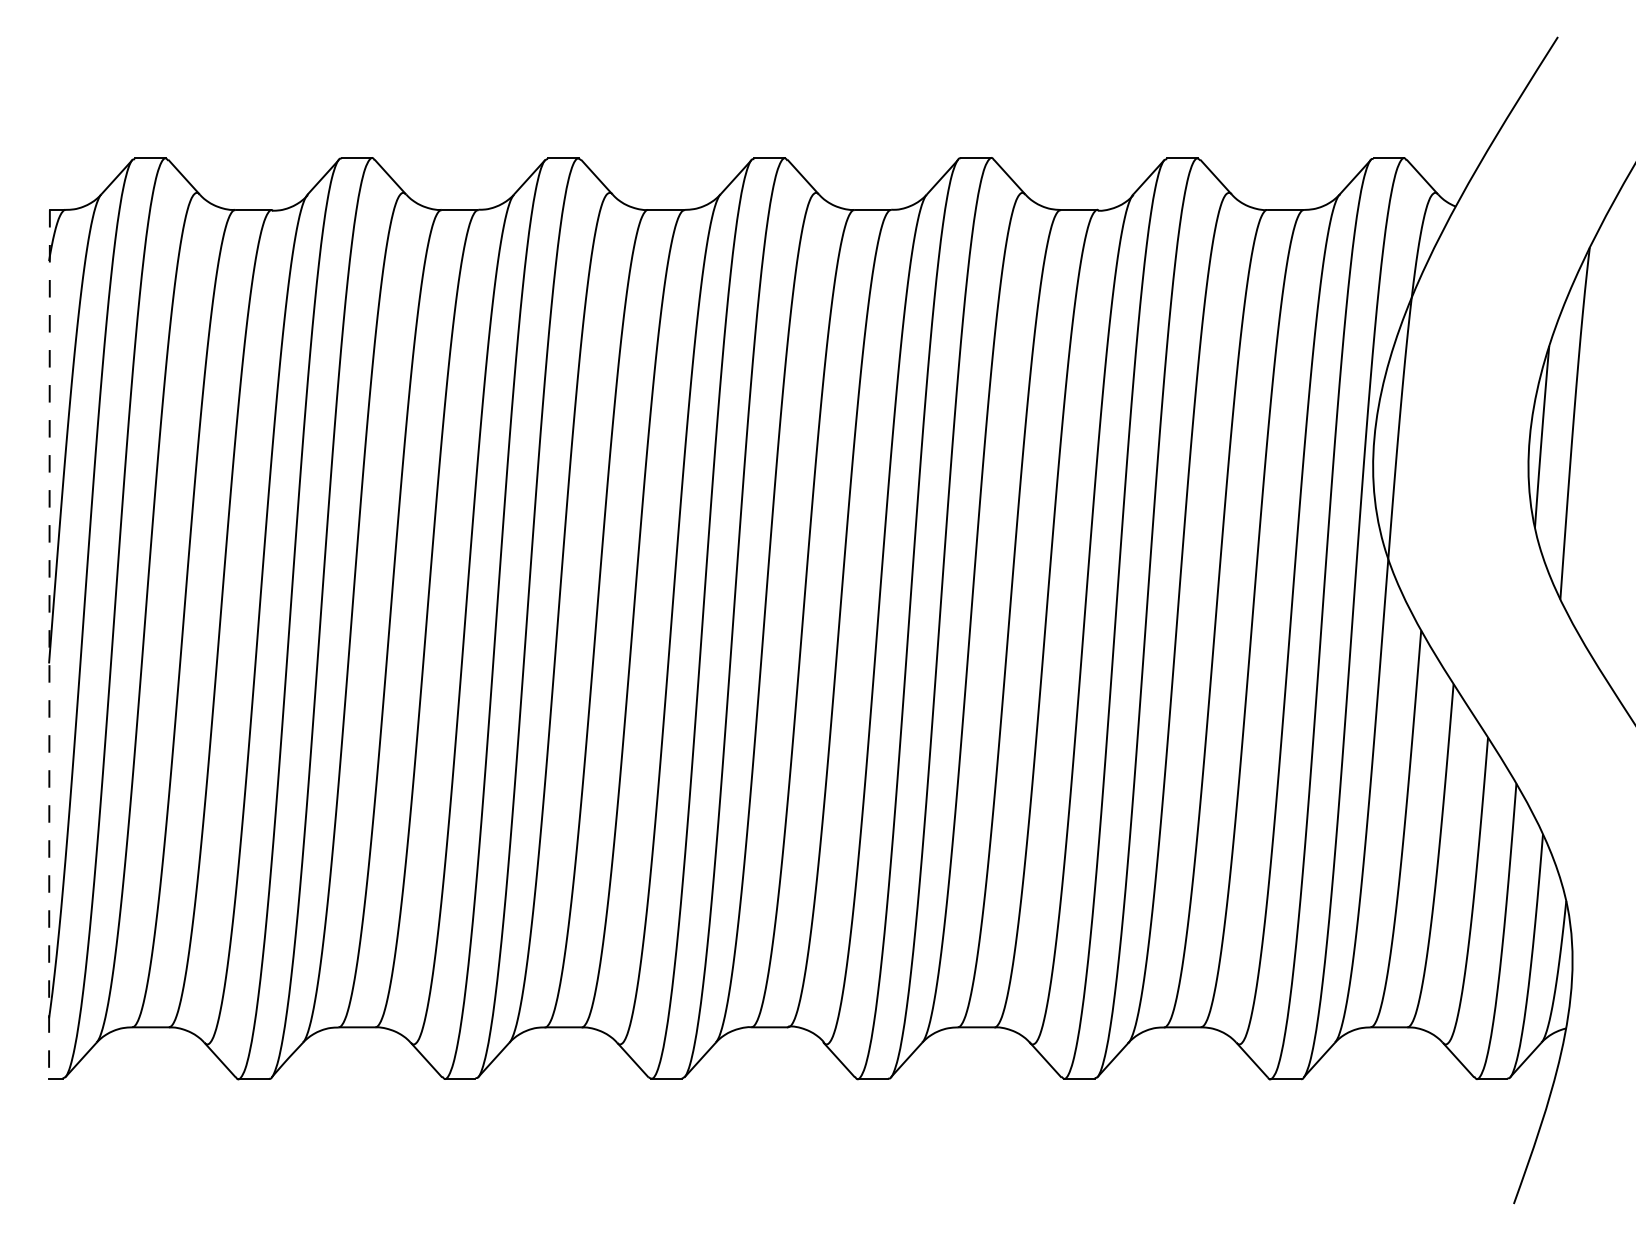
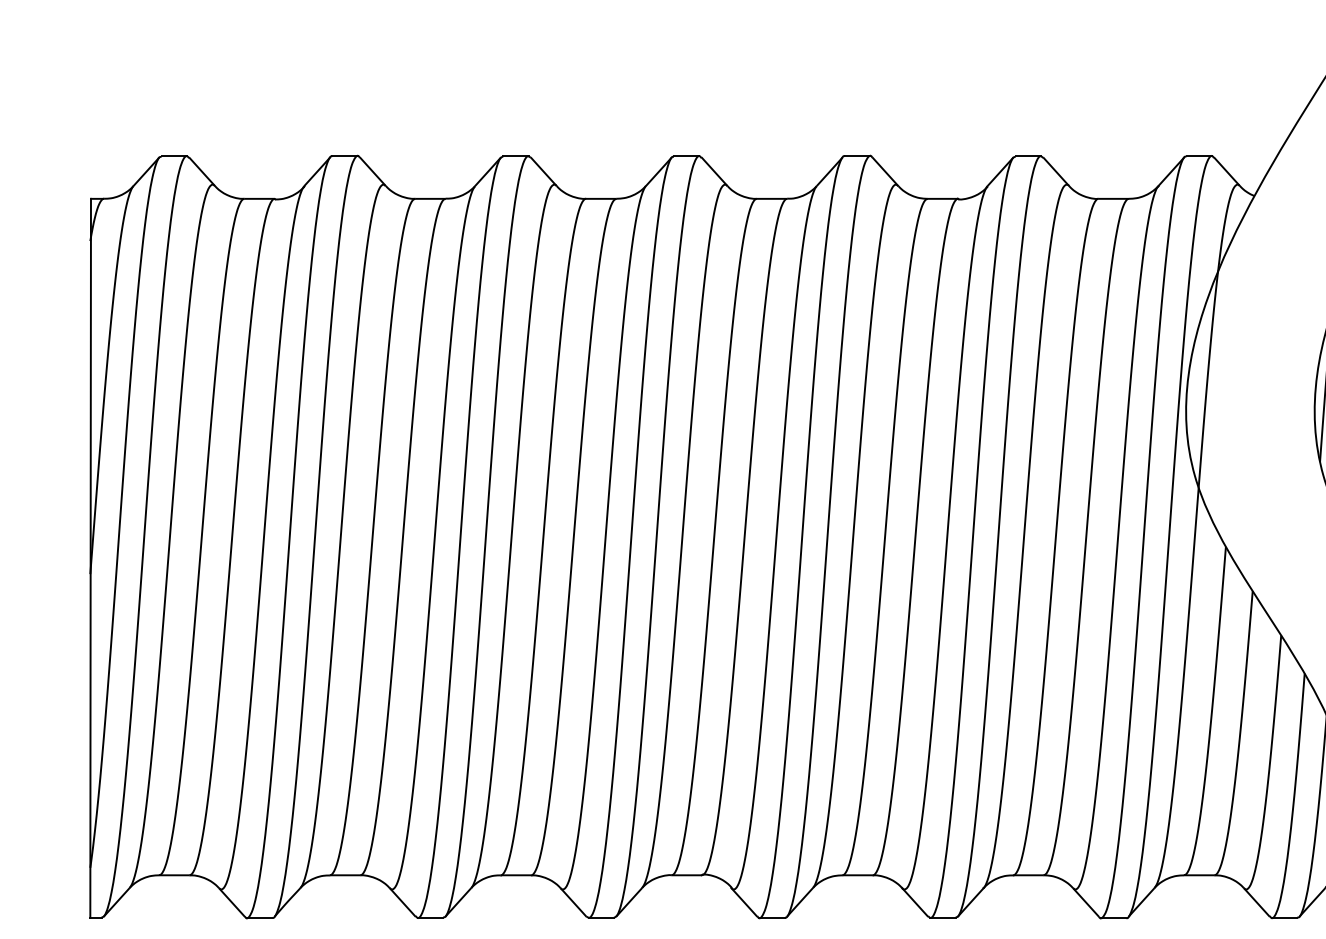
line: (49, 644) -> (90, 558), dashed -> solid

